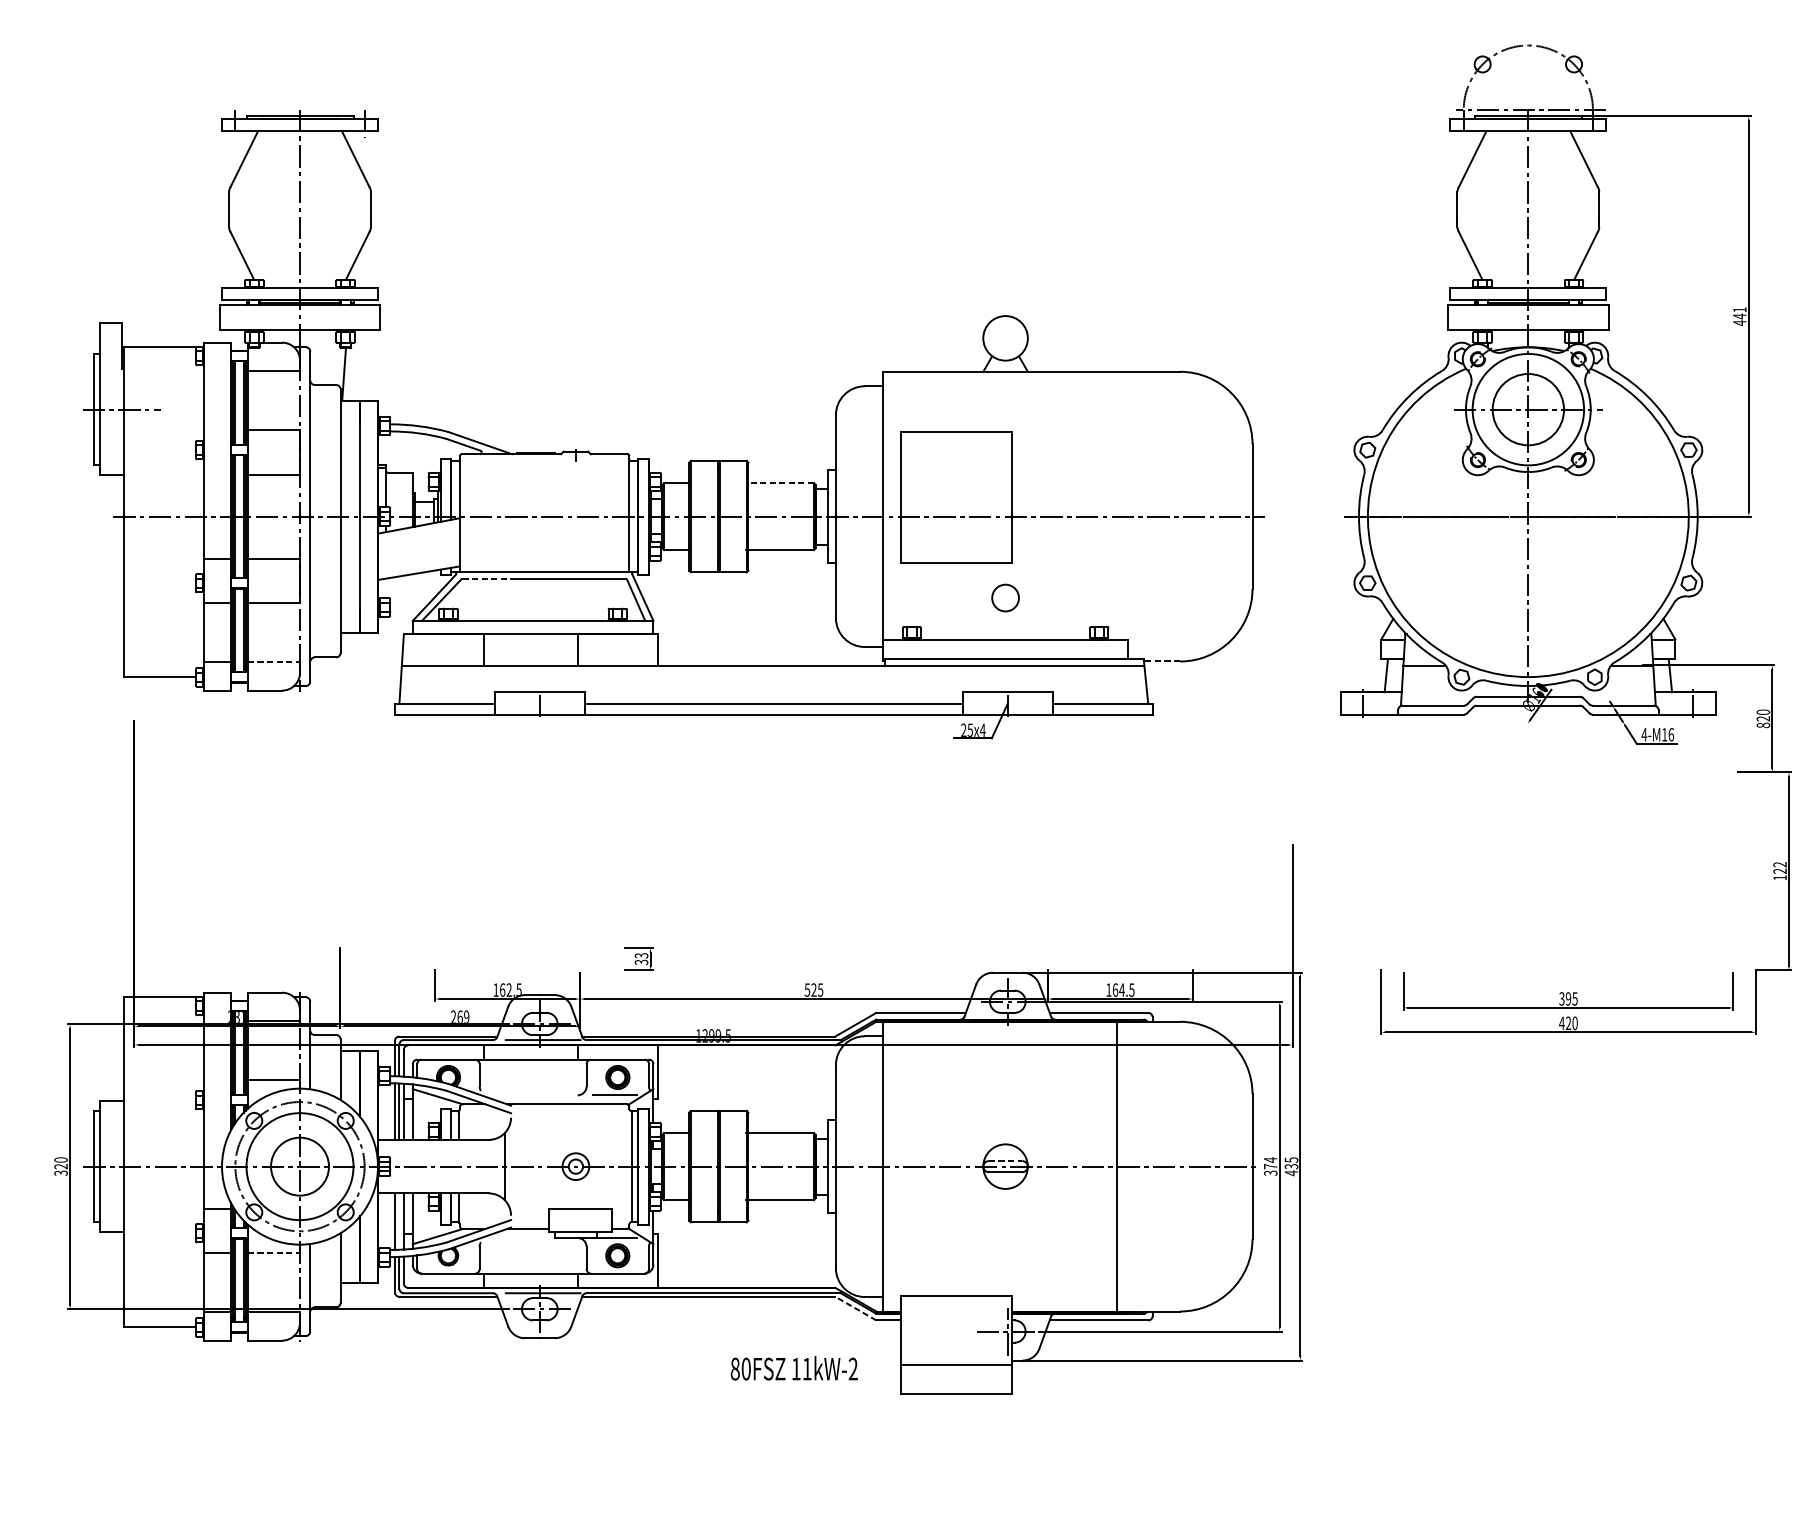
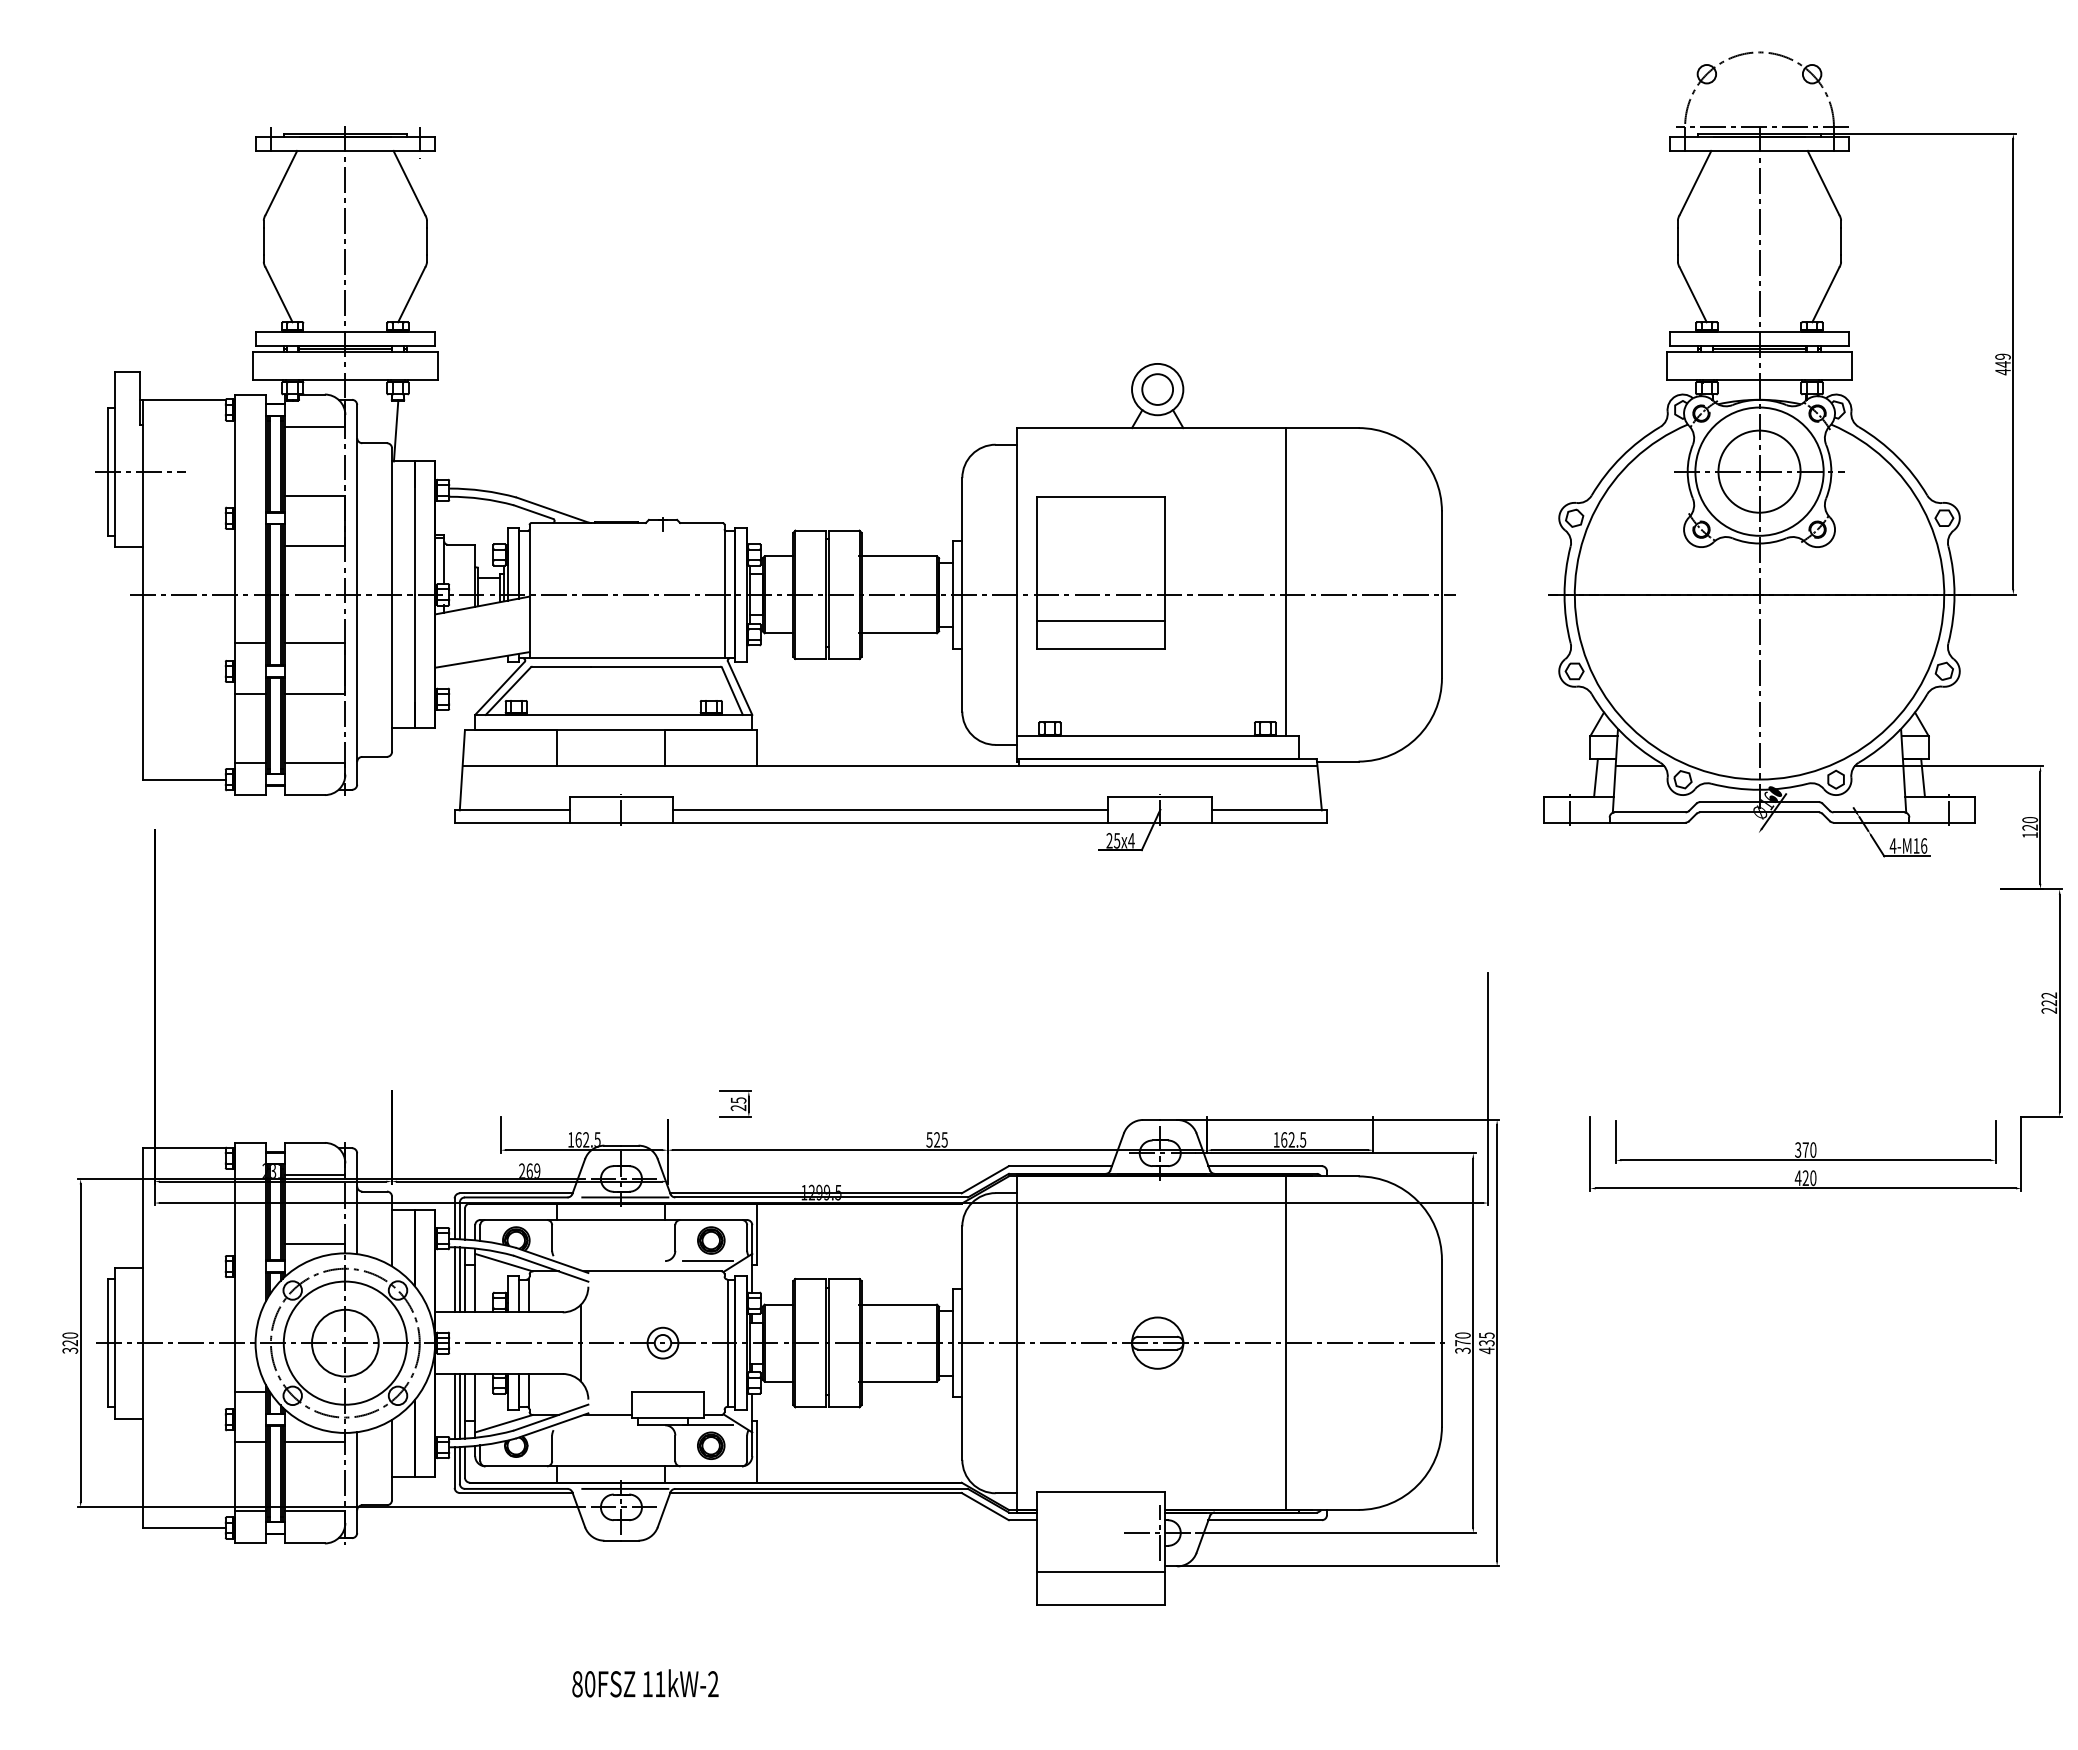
text: (1739, 309) -> (2002, 356), 441 -> 449
line: (780, 483) -> (898, 556), dashed -> solid
line: (1116, 505) -> (1285, 582), added
line: (956, 538) -> (1101, 620), added
line: (488, 578) -> (562, 666), dashed -> solid
circle: (1005, 598) -> (1157, 389), moved
line: (1161, 661) -> (1337, 761), dashed -> solid
line: (274, 662) -> (315, 762), dashed -> solid
text: (1763, 725) -> (2030, 835), 820 -> 120
text: (1779, 877) -> (2048, 1010), 122 -> 222
text: (641, 959) -> (738, 1104), 33 -> 25
text: (1121, 989) -> (1291, 1139), 164.5 -> 162.5
text: (1571, 998) -> (1809, 1149), 395 -> 370
text: (1270, 1159) -> (1462, 1335), 374 -> 370
line: (1006, 1160) -> (1158, 1336), dashed -> solid
line: (399, 1220) -> (459, 1405), added
line: (274, 1252) -> (315, 1442), dashed -> solid
line: (855, 1308) -> (984, 1506), dashed -> solid
text: (794, 1368) -> (645, 1683), moved

